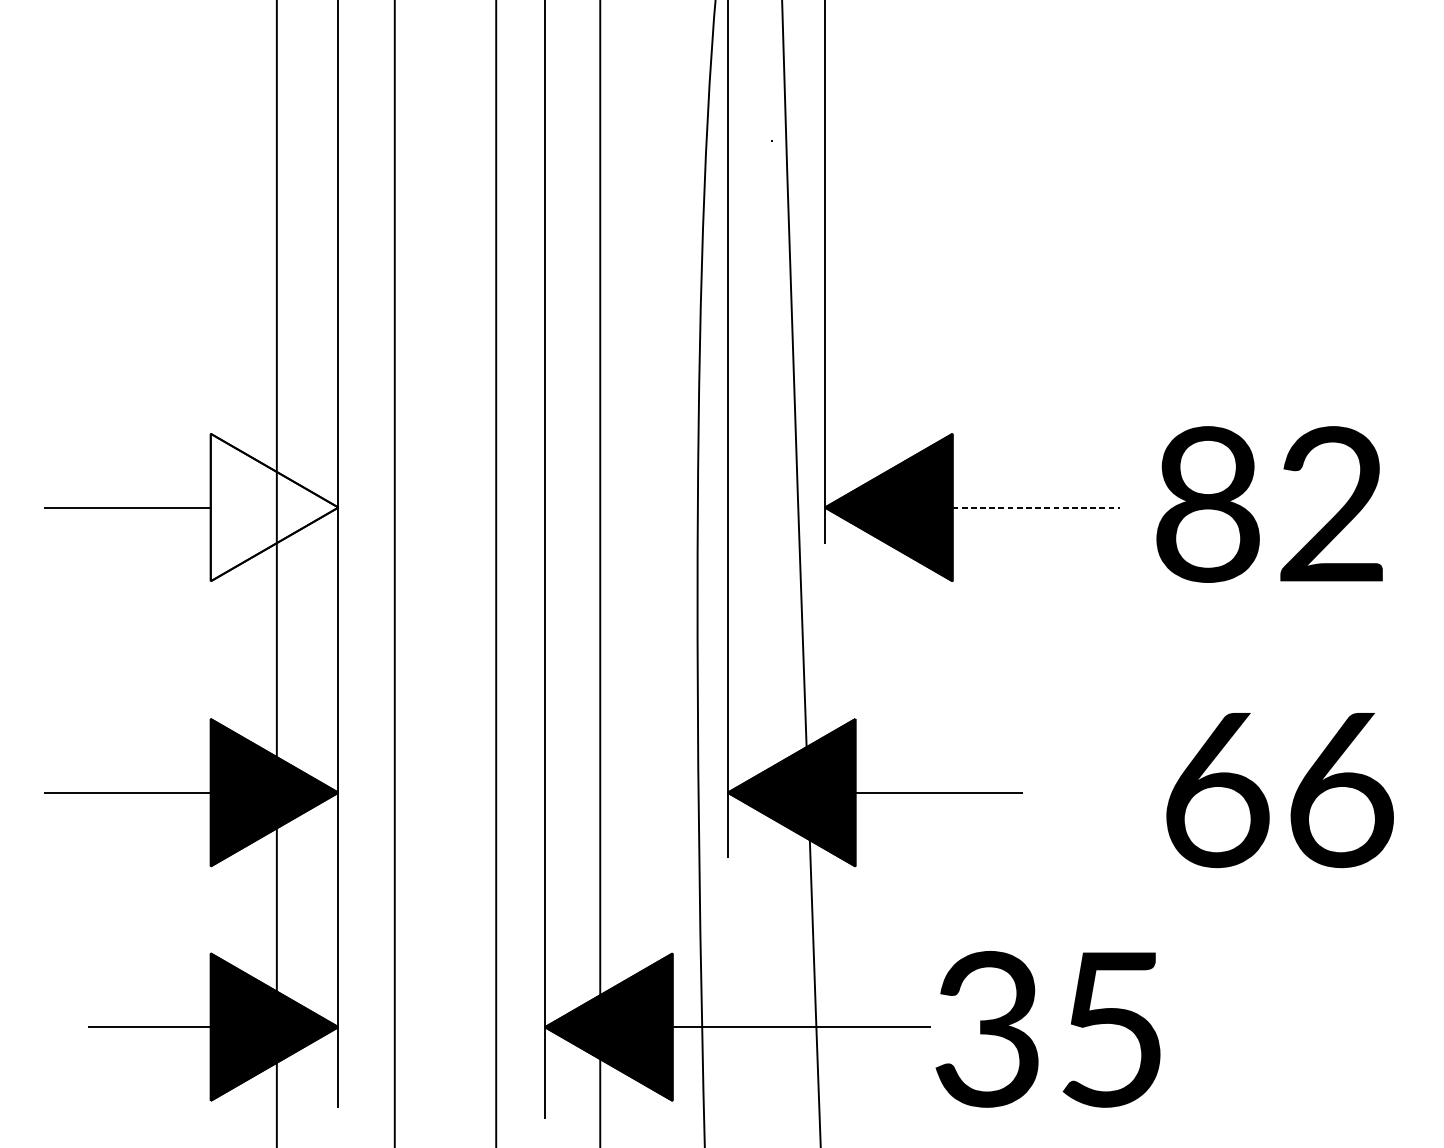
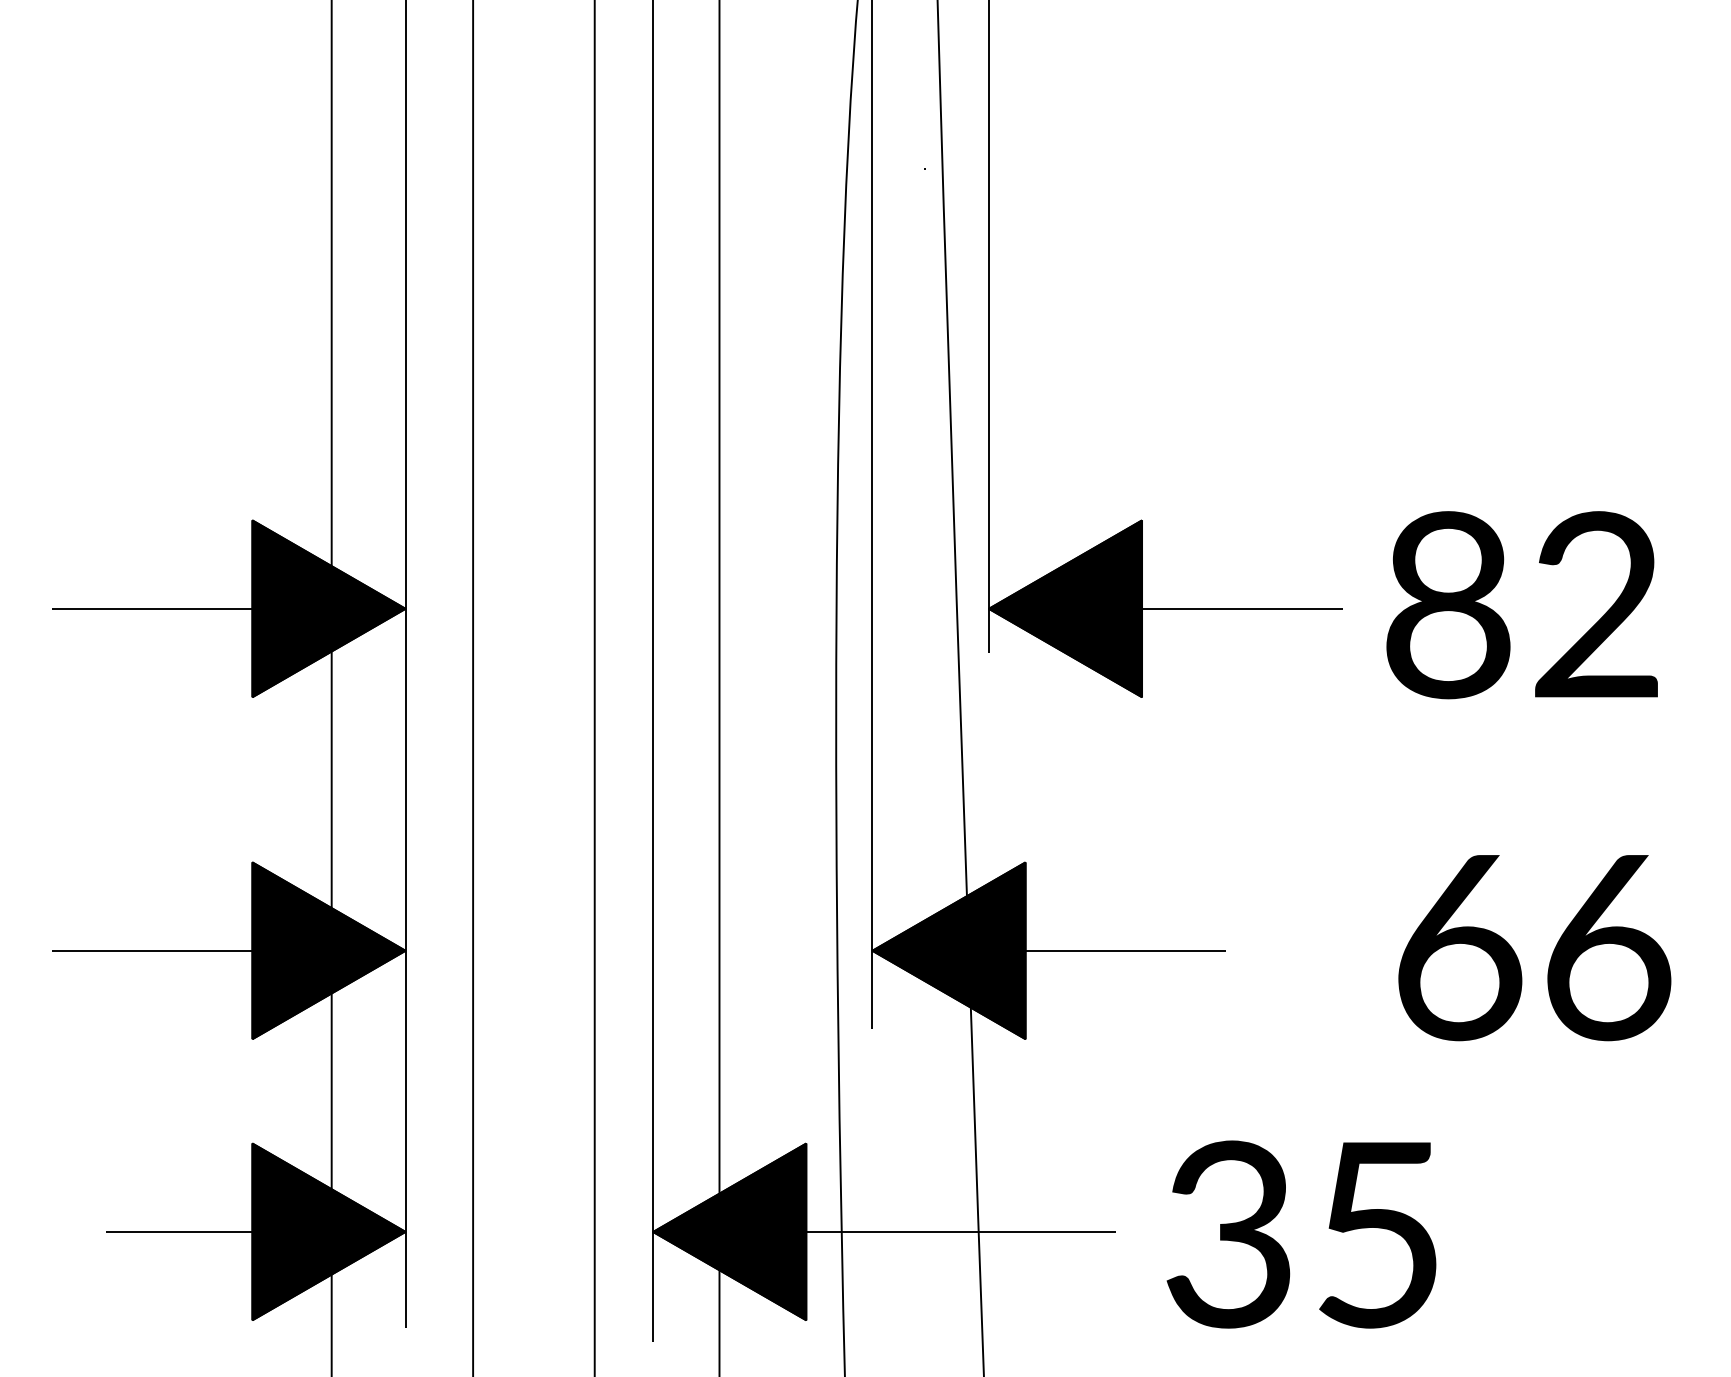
fill: (274, 507) -> (328, 608), added
line: (1036, 507) -> (1242, 608), dashed -> solid
text: (1048, 1029) -> (1301, 1234), moved

